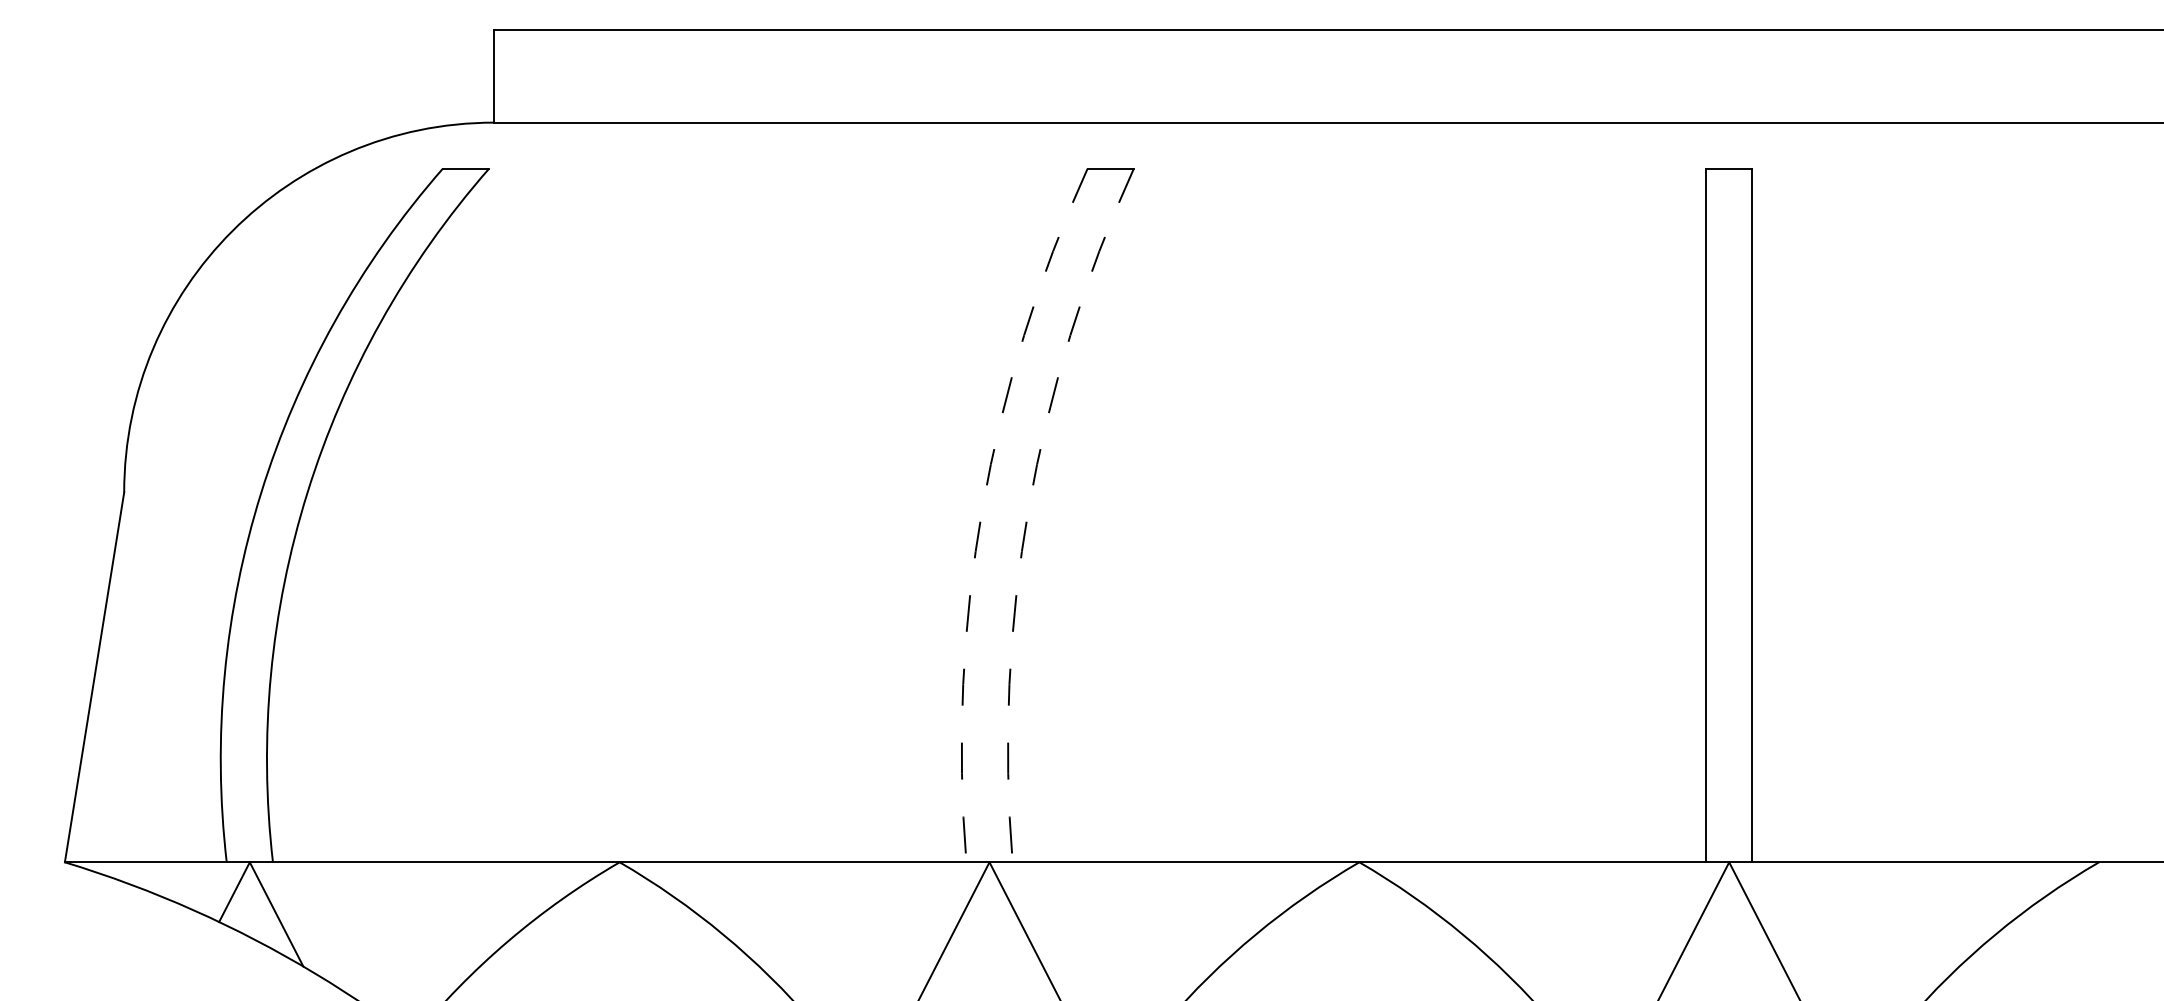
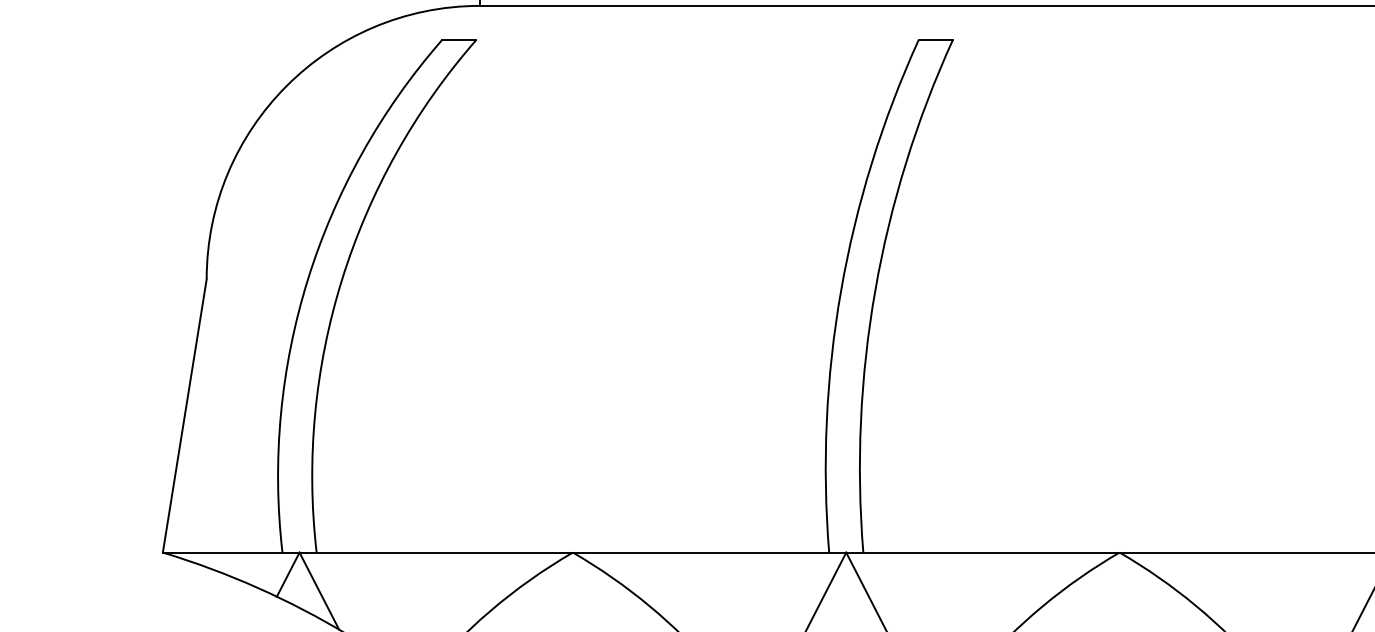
arc: (982, 507) -> (841, 290), dashed -> solid
arc: (1028, 507) -> (875, 290), dashed -> solid

